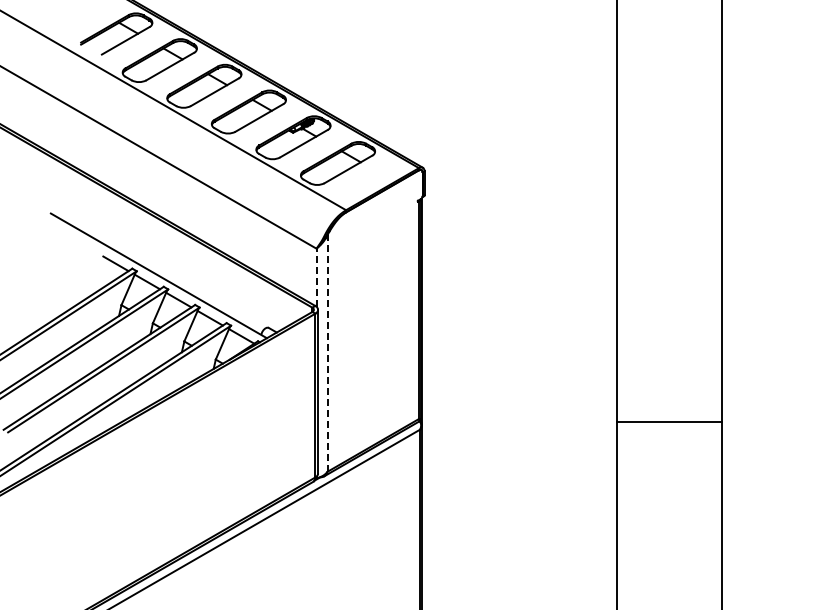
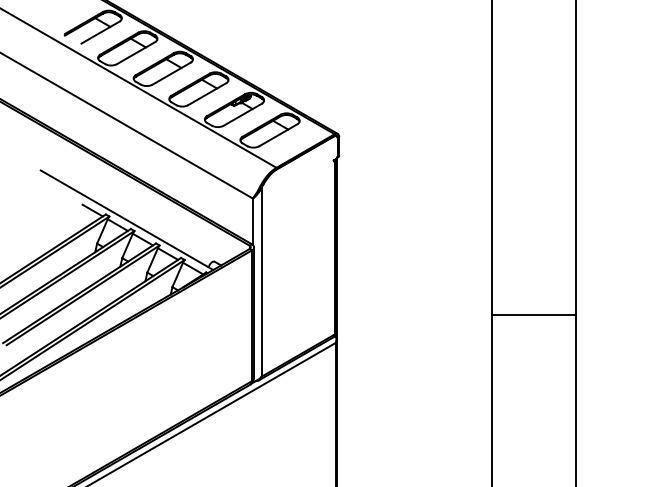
line: (316, 277) -> (252, 221), dashed -> solid
line: (327, 353) -> (261, 282), dashed -> solid
line: (668, 421) -> (533, 314), moved

